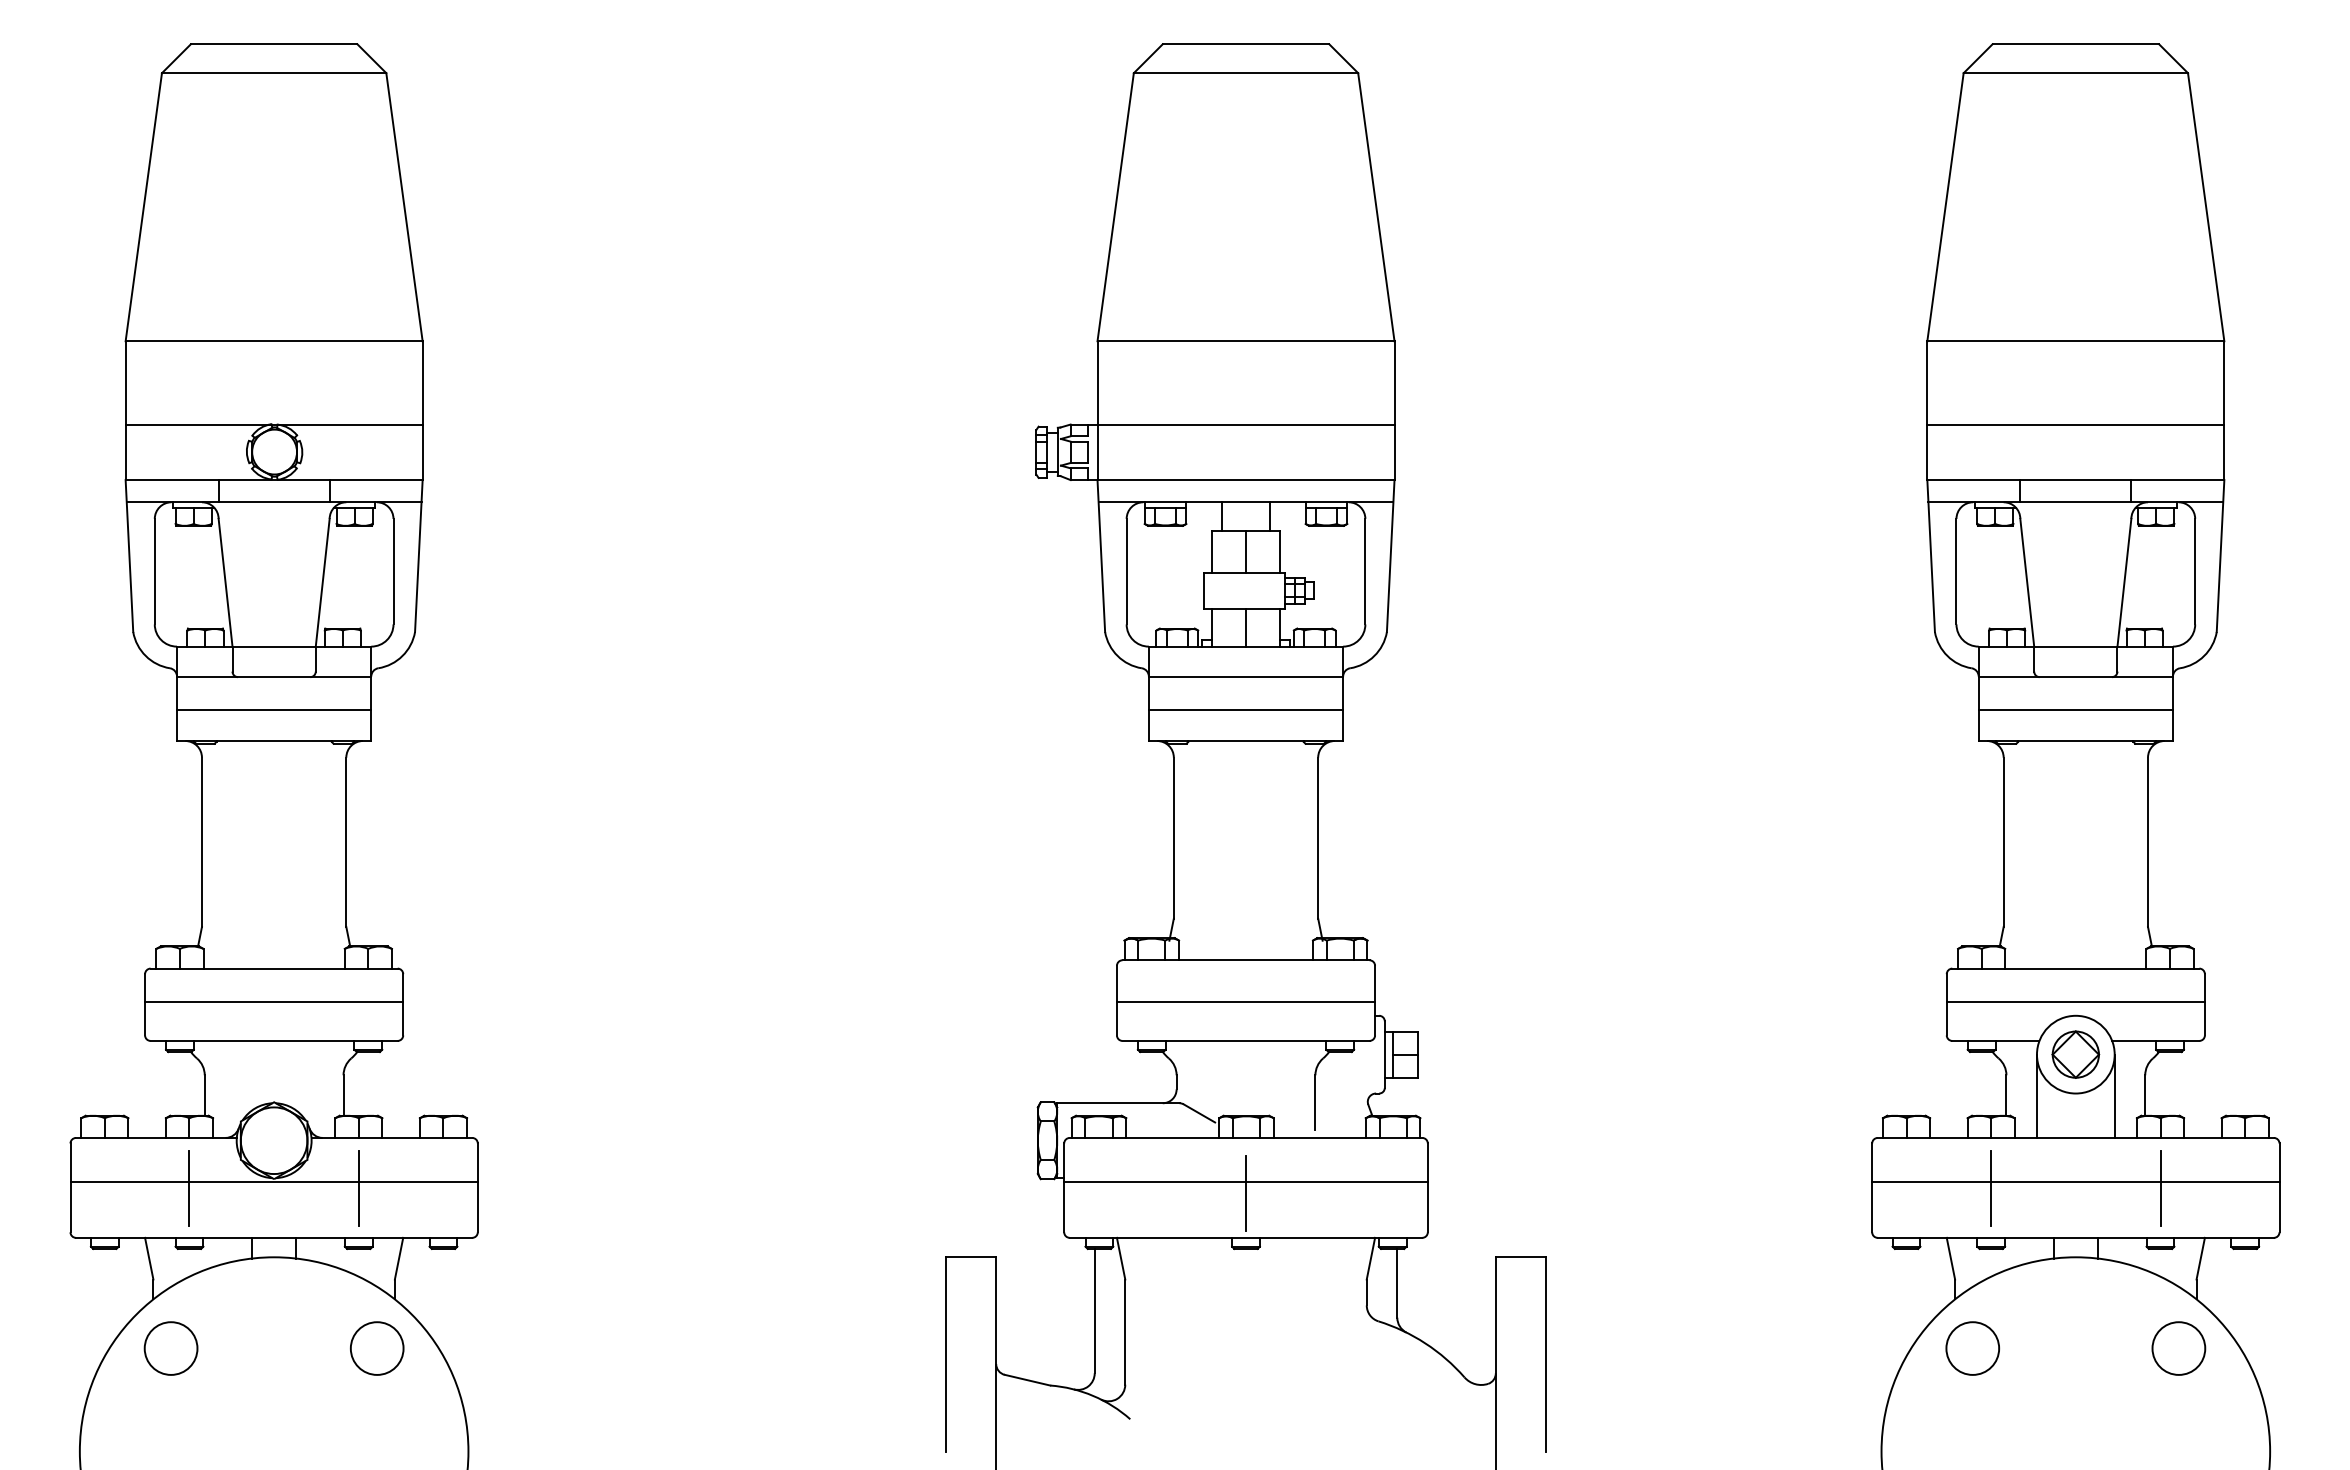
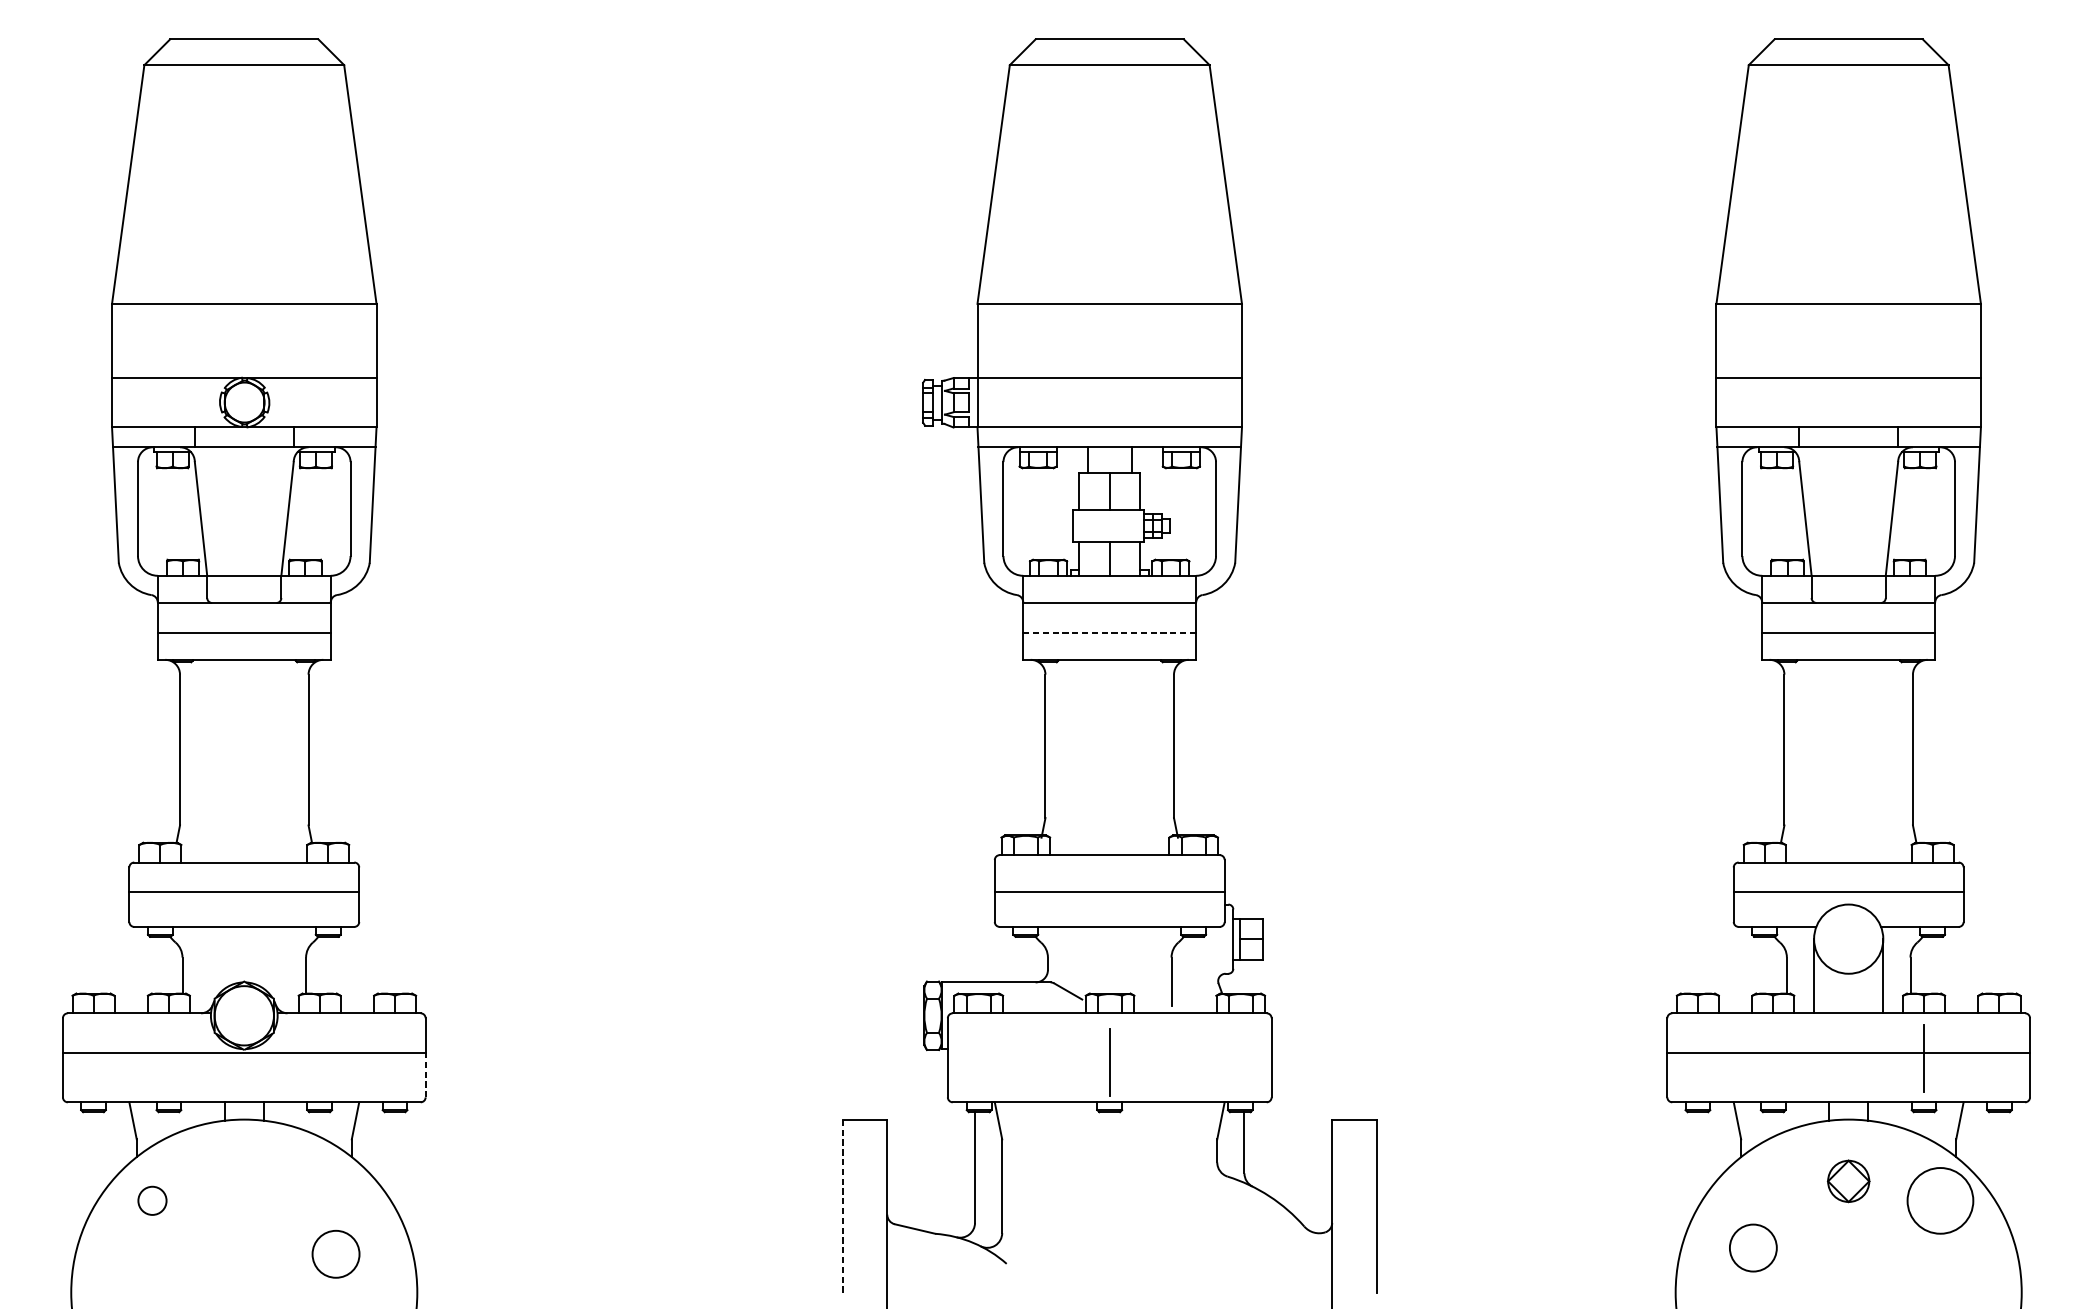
line: (1246, 710) -> (1110, 632), solid -> dashed
part: (2075, 1054) -> (1848, 1181), moved
line: (1245, 1182) -> (1109, 1052), removed
line: (189, 1188) -> (168, 1058), removed
line: (358, 1188) -> (319, 1058), removed
line: (1991, 1188) -> (1773, 1058), removed
line: (477, 1207) -> (425, 1075), solid -> dashed
circle: (170, 1348) -> (151, 1200), size x0.6
circle: (377, 1348) -> (336, 1254), moved
circle: (1972, 1348) -> (1753, 1248), moved
circle: (2178, 1348) -> (1940, 1200), size x1.4
line: (946, 1353) -> (843, 1205), solid -> dashed

